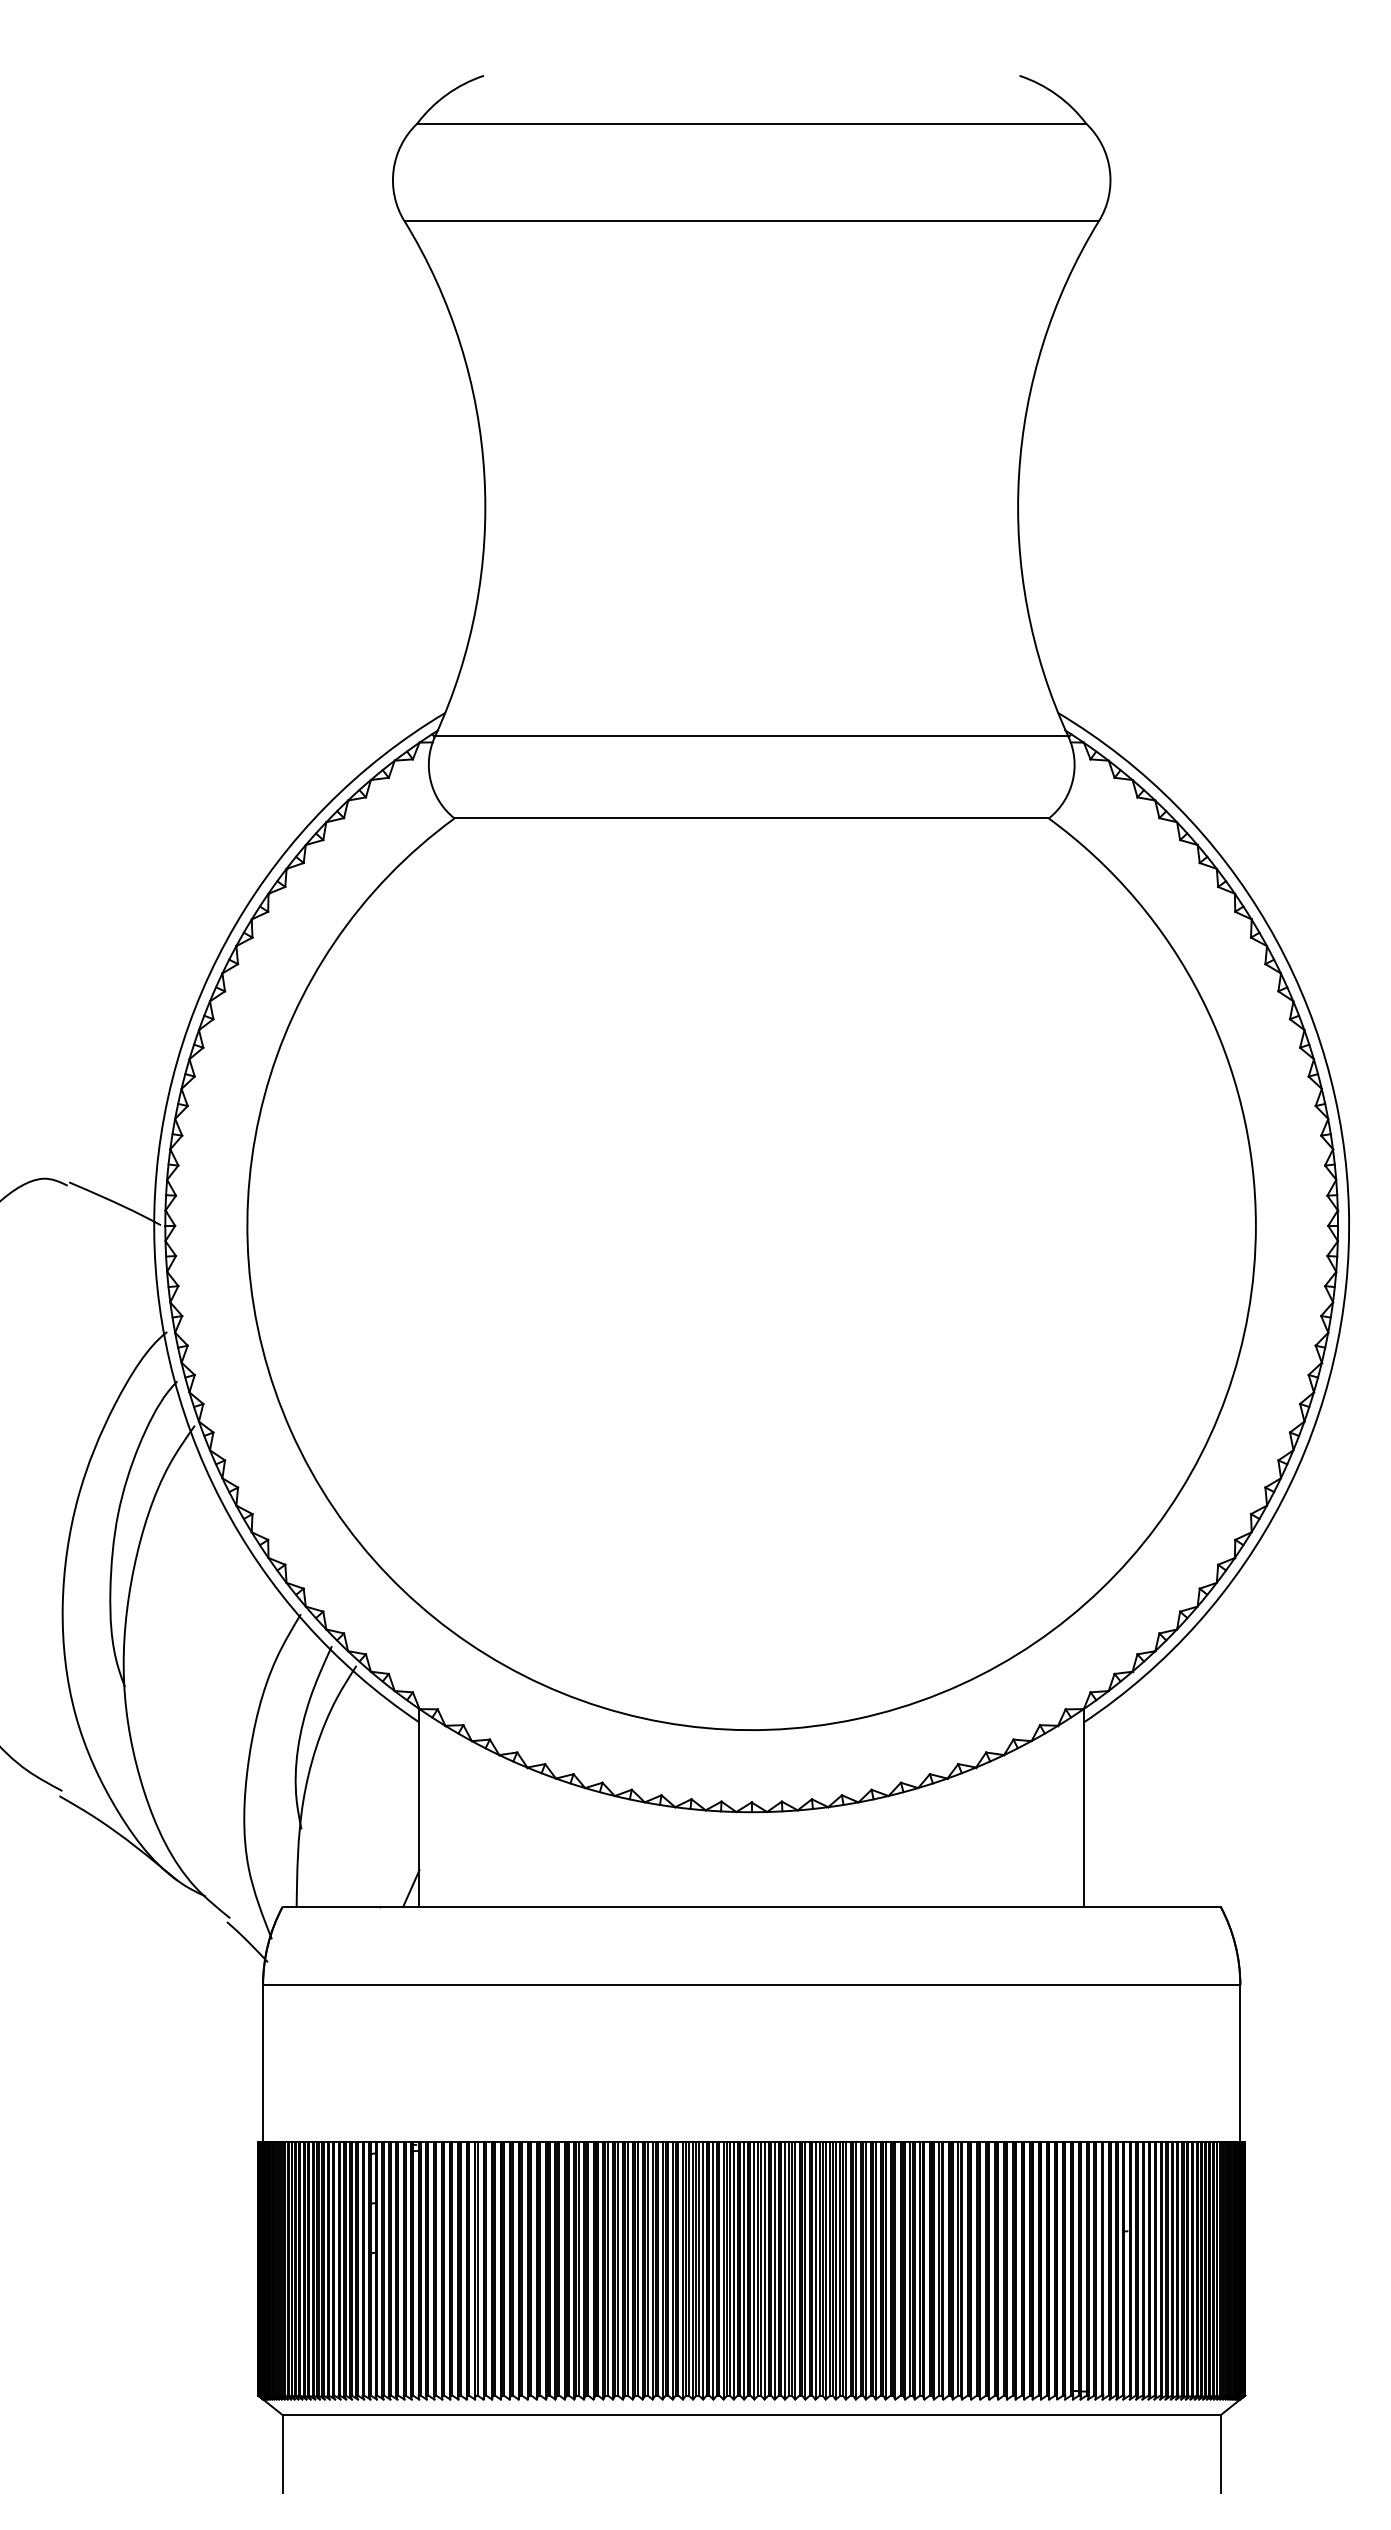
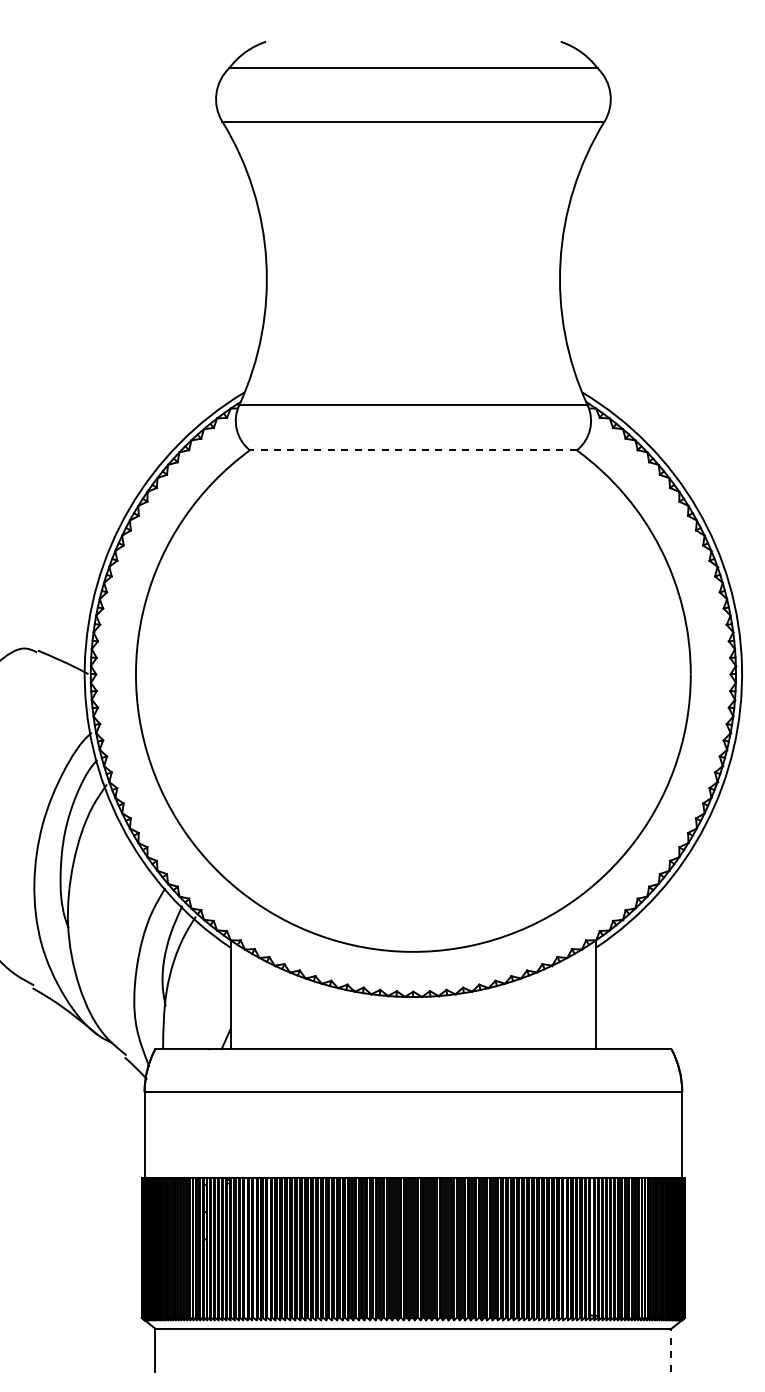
line: (751, 818) -> (413, 450), solid -> dashed
line: (1220, 2454) -> (671, 1350), solid -> dashed

